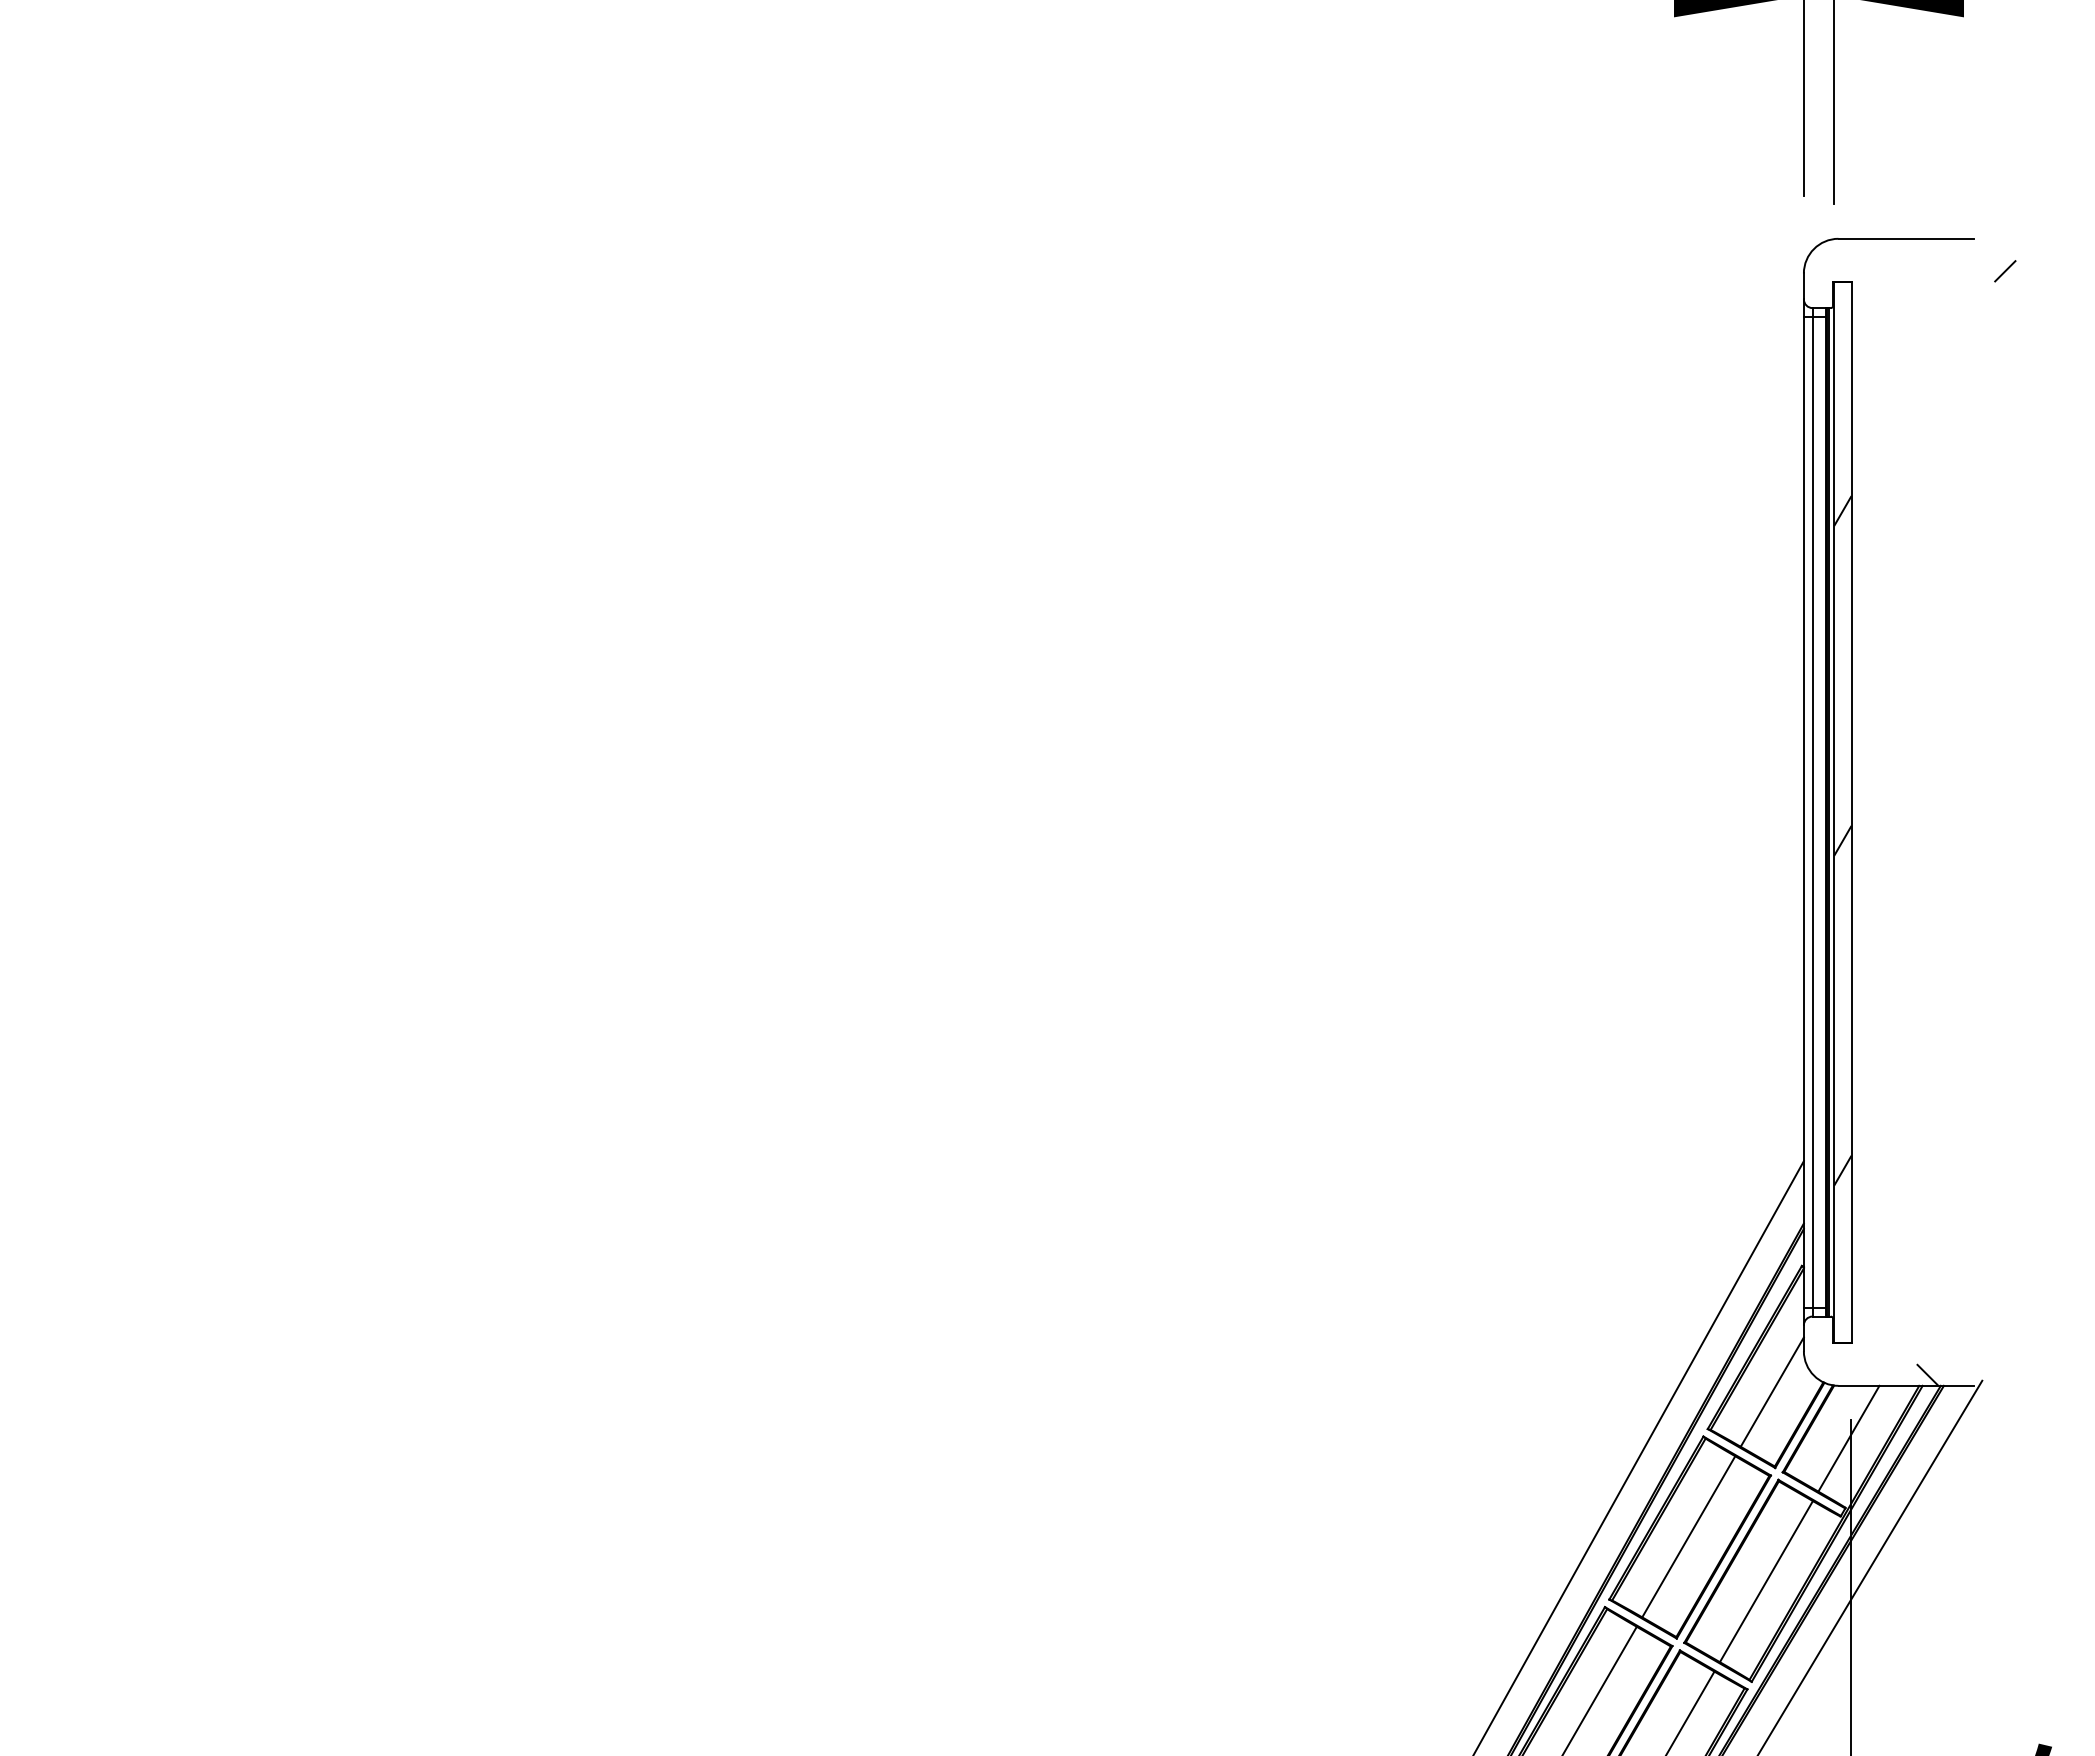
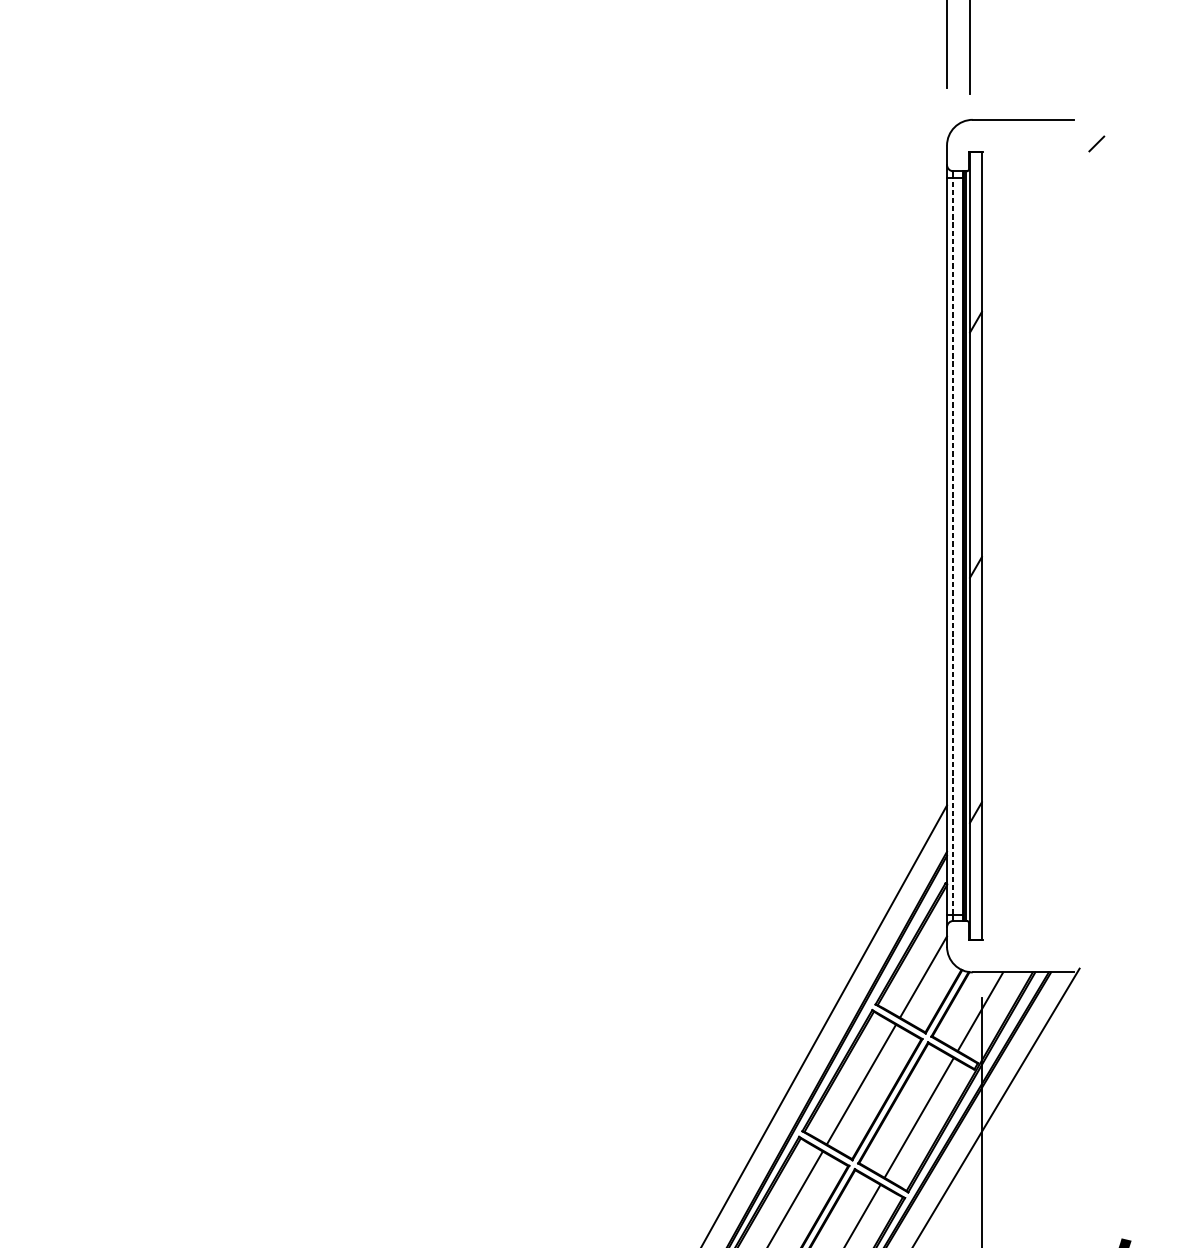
line: (1812, 812) -> (953, 546), solid -> dashed
hatch: (1927, 1374) -> (1038, 963), removed

